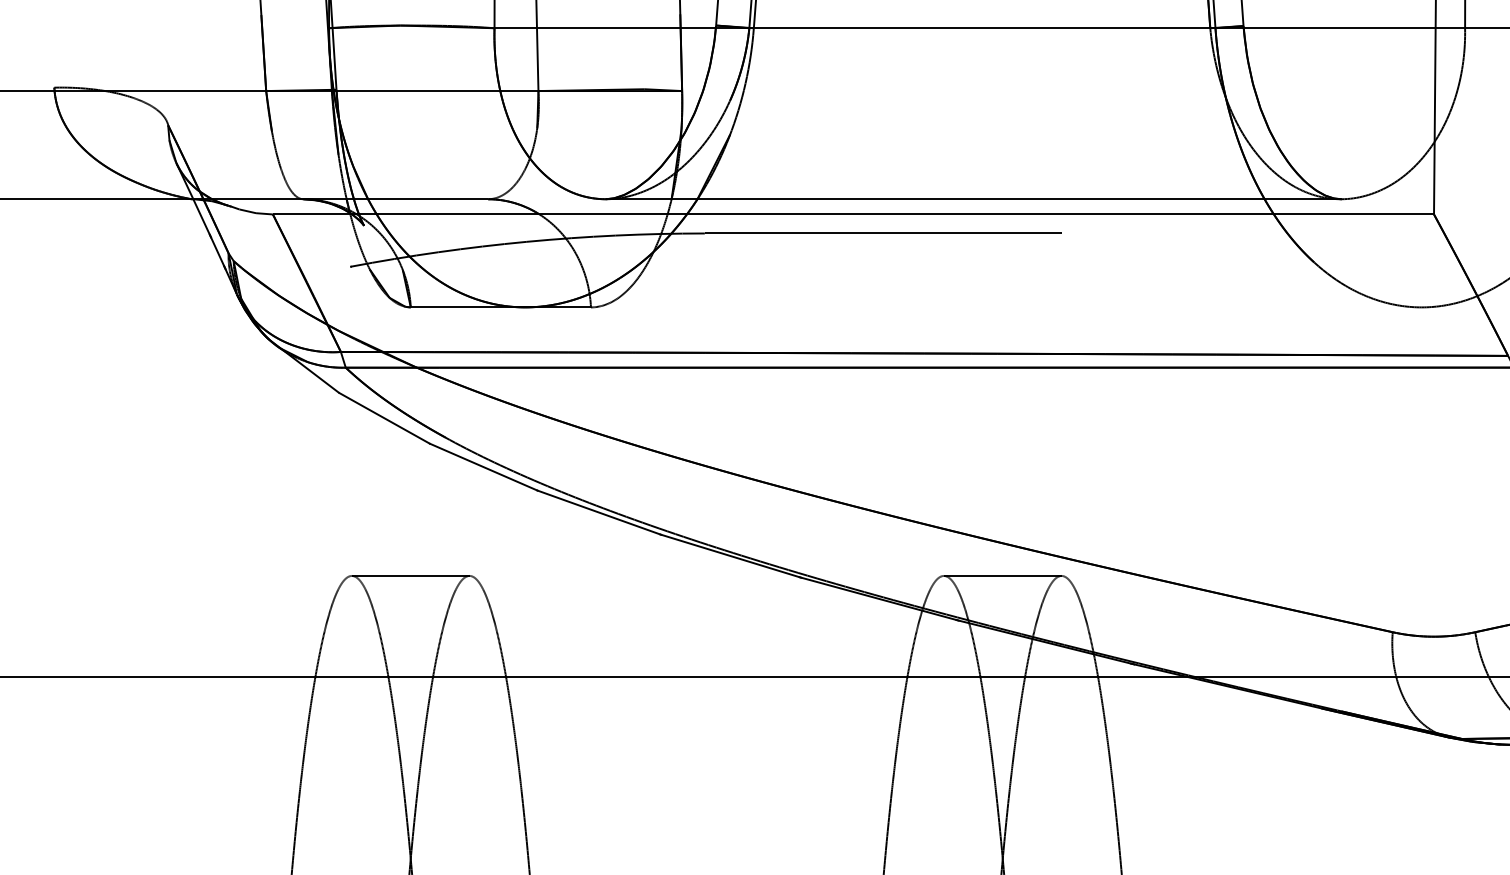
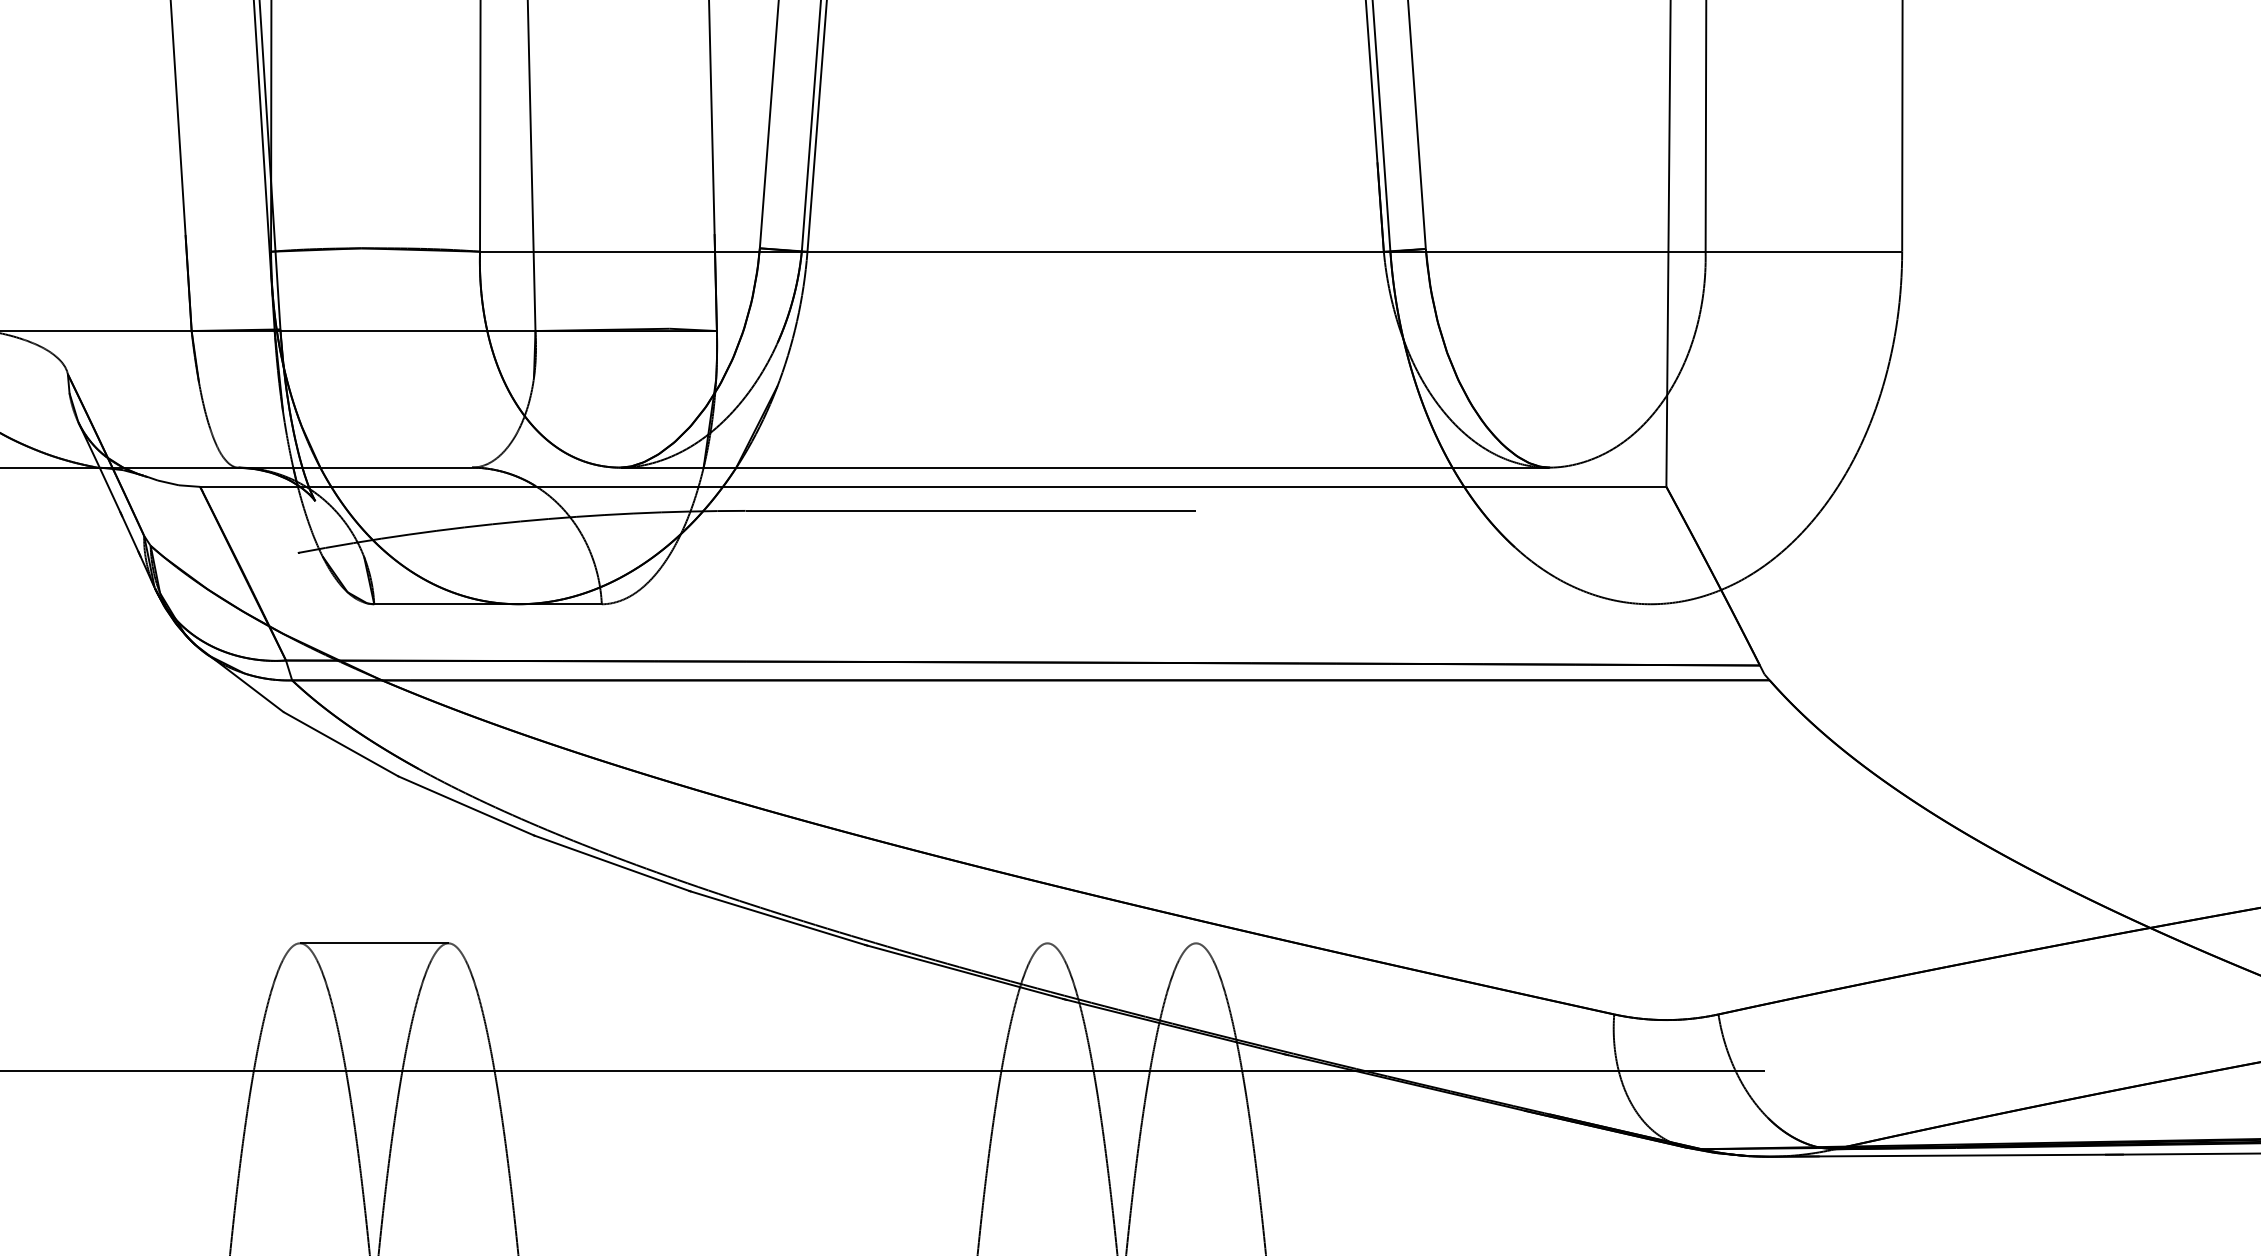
line: (1002, 576) -> (1121, 943), removed

